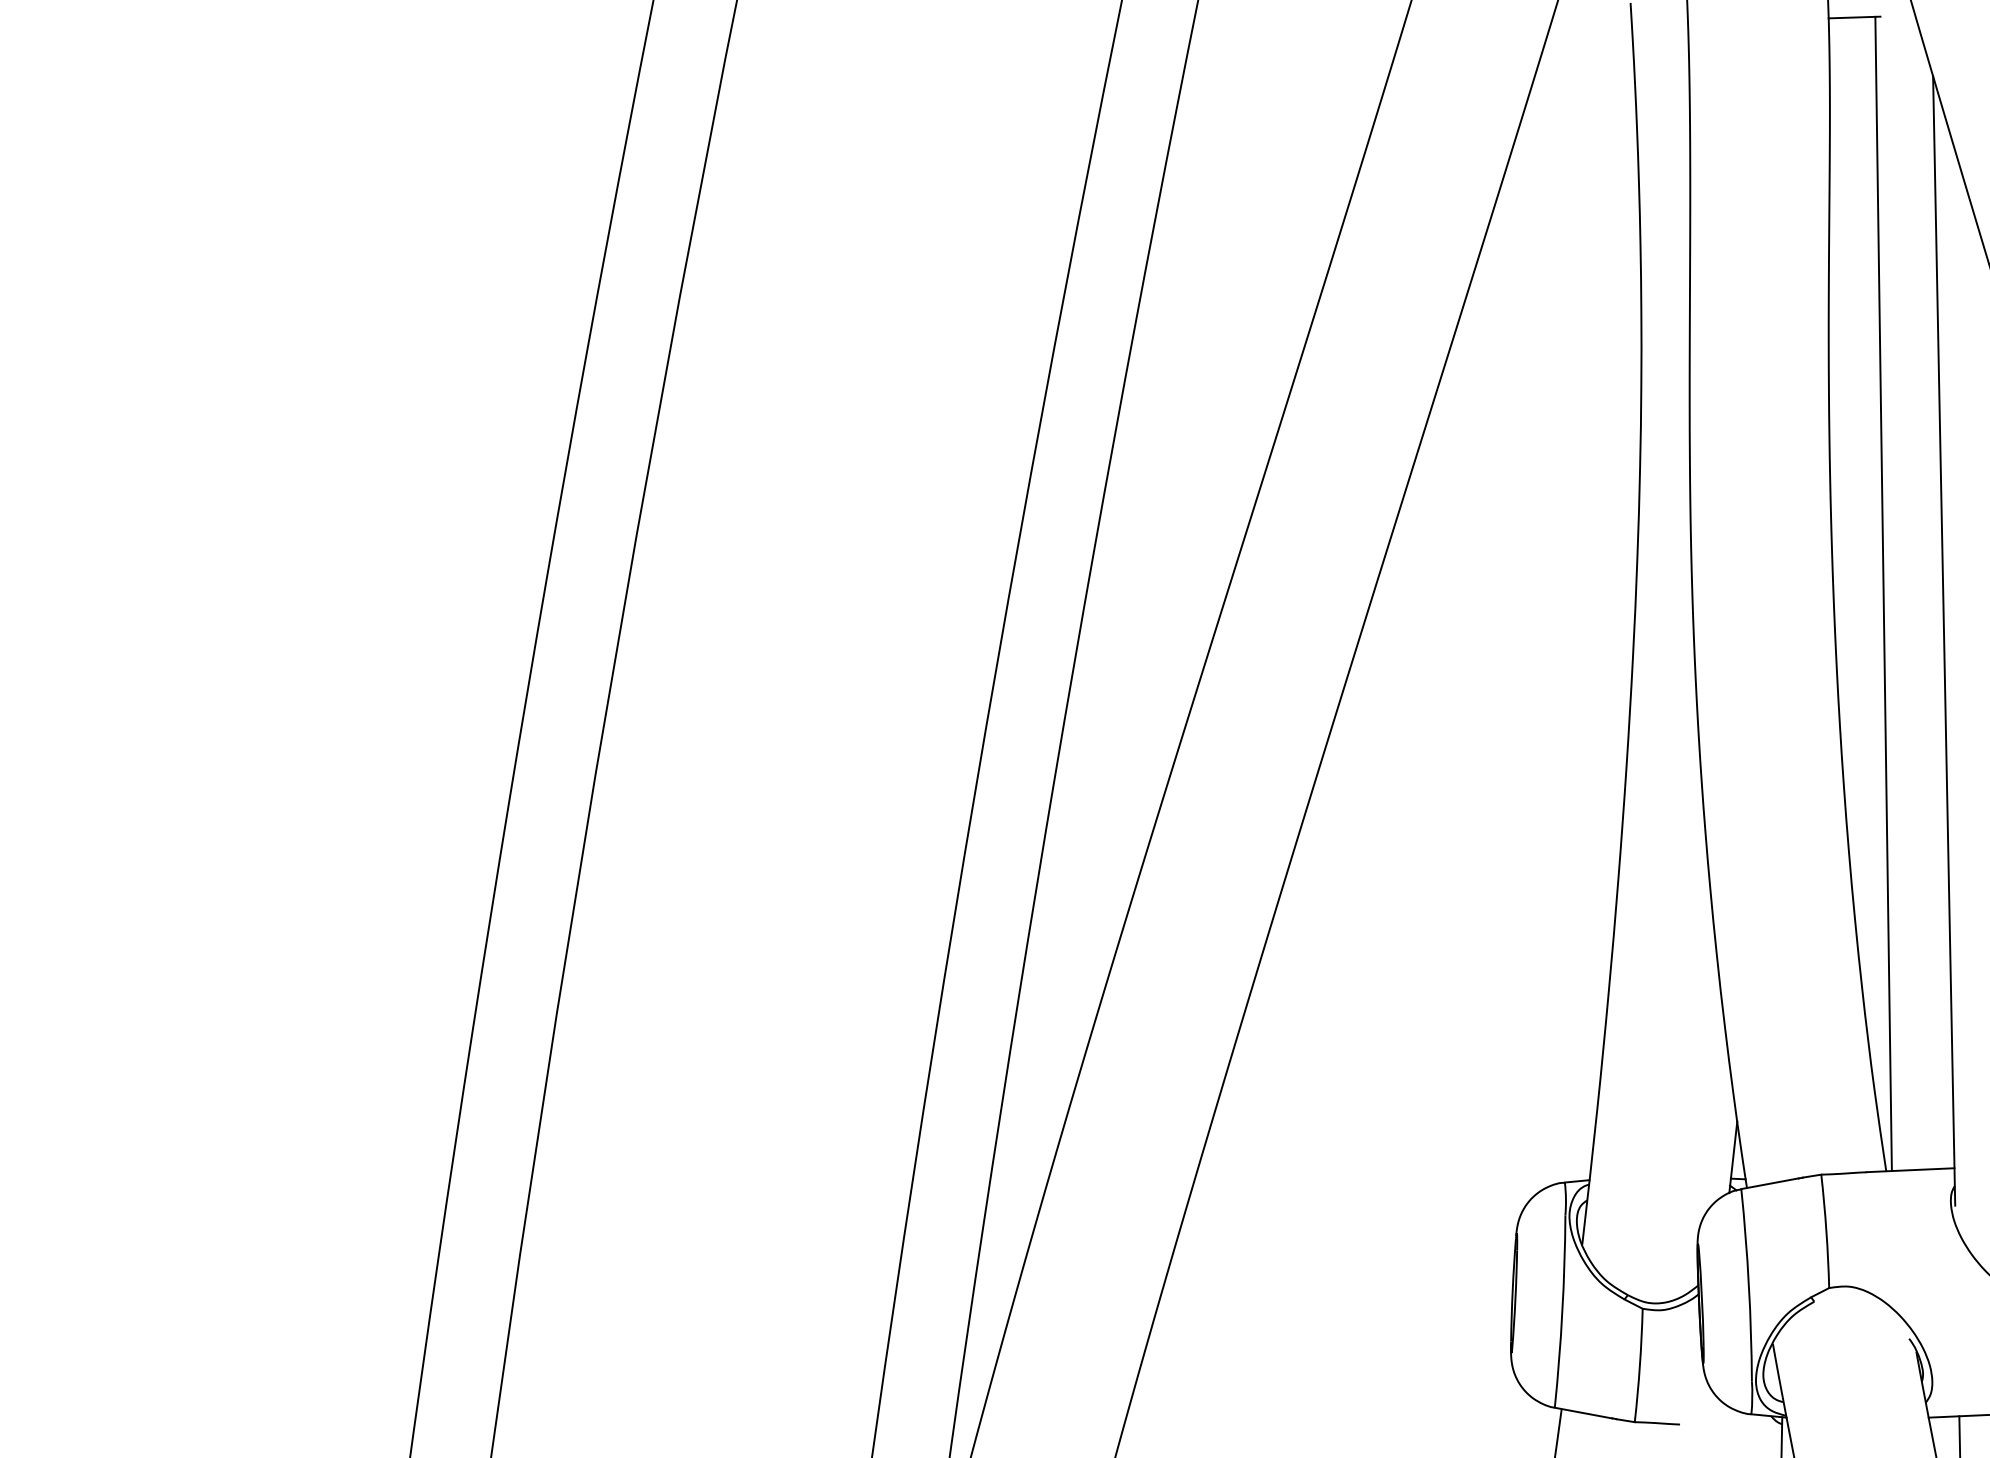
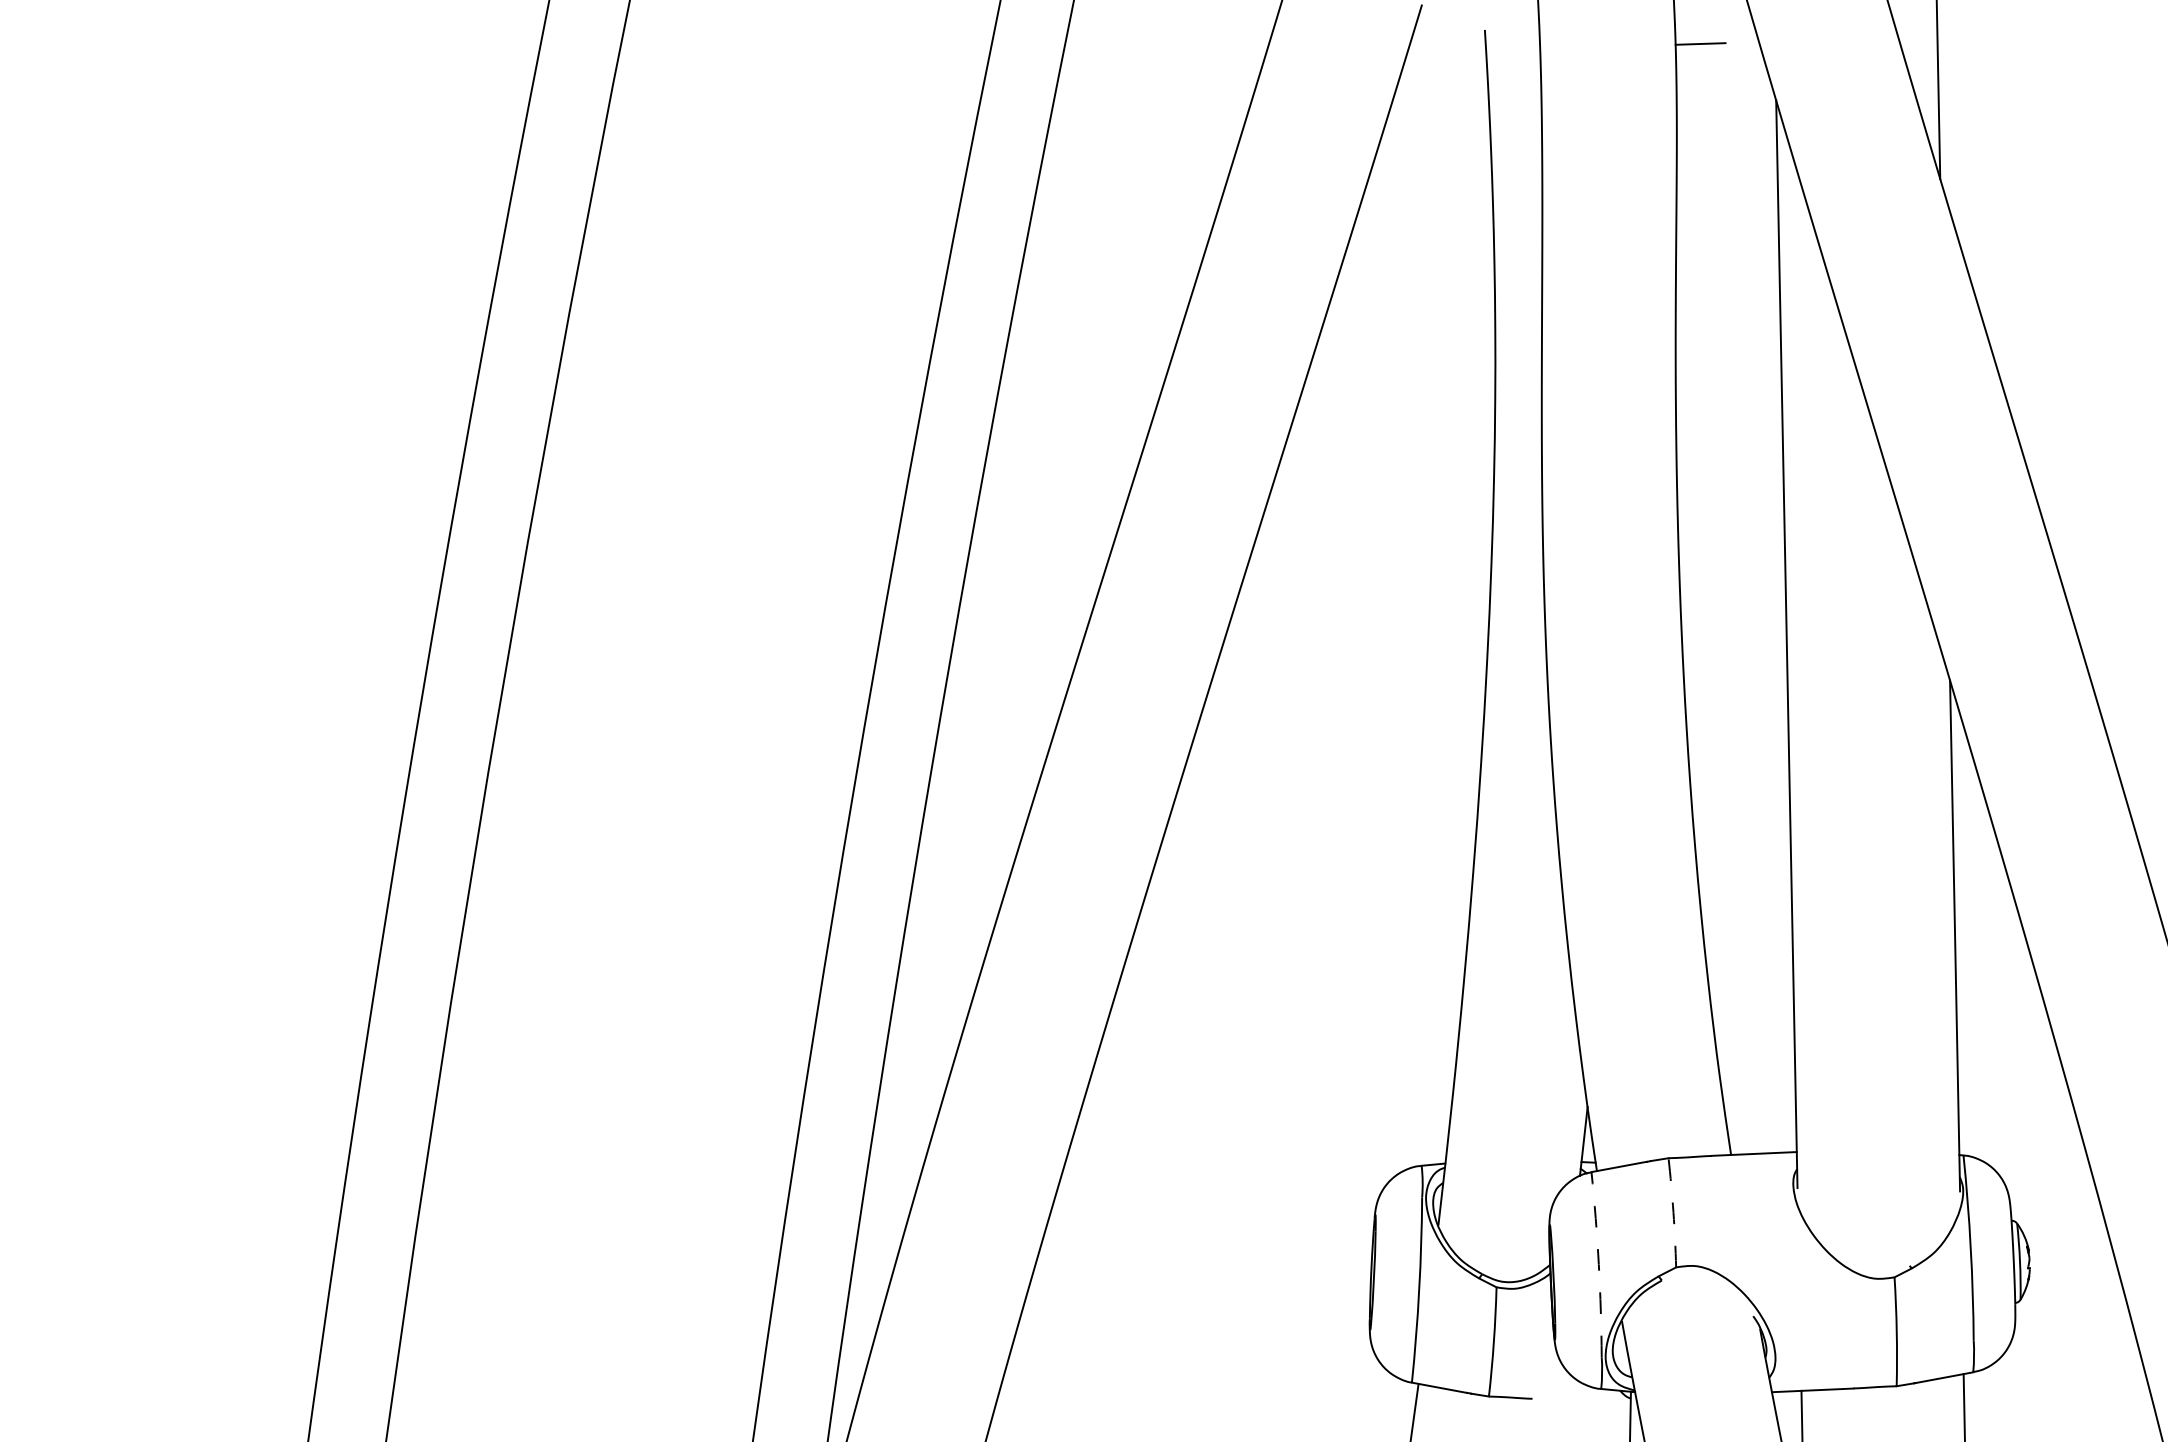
line: (1883, 593) -> (1728, 598), removed
arc: (1826, 1231) -> (1673, 1212), solid -> dashed
arc: (1748, 1285) -> (1598, 1264), solid -> dashed

